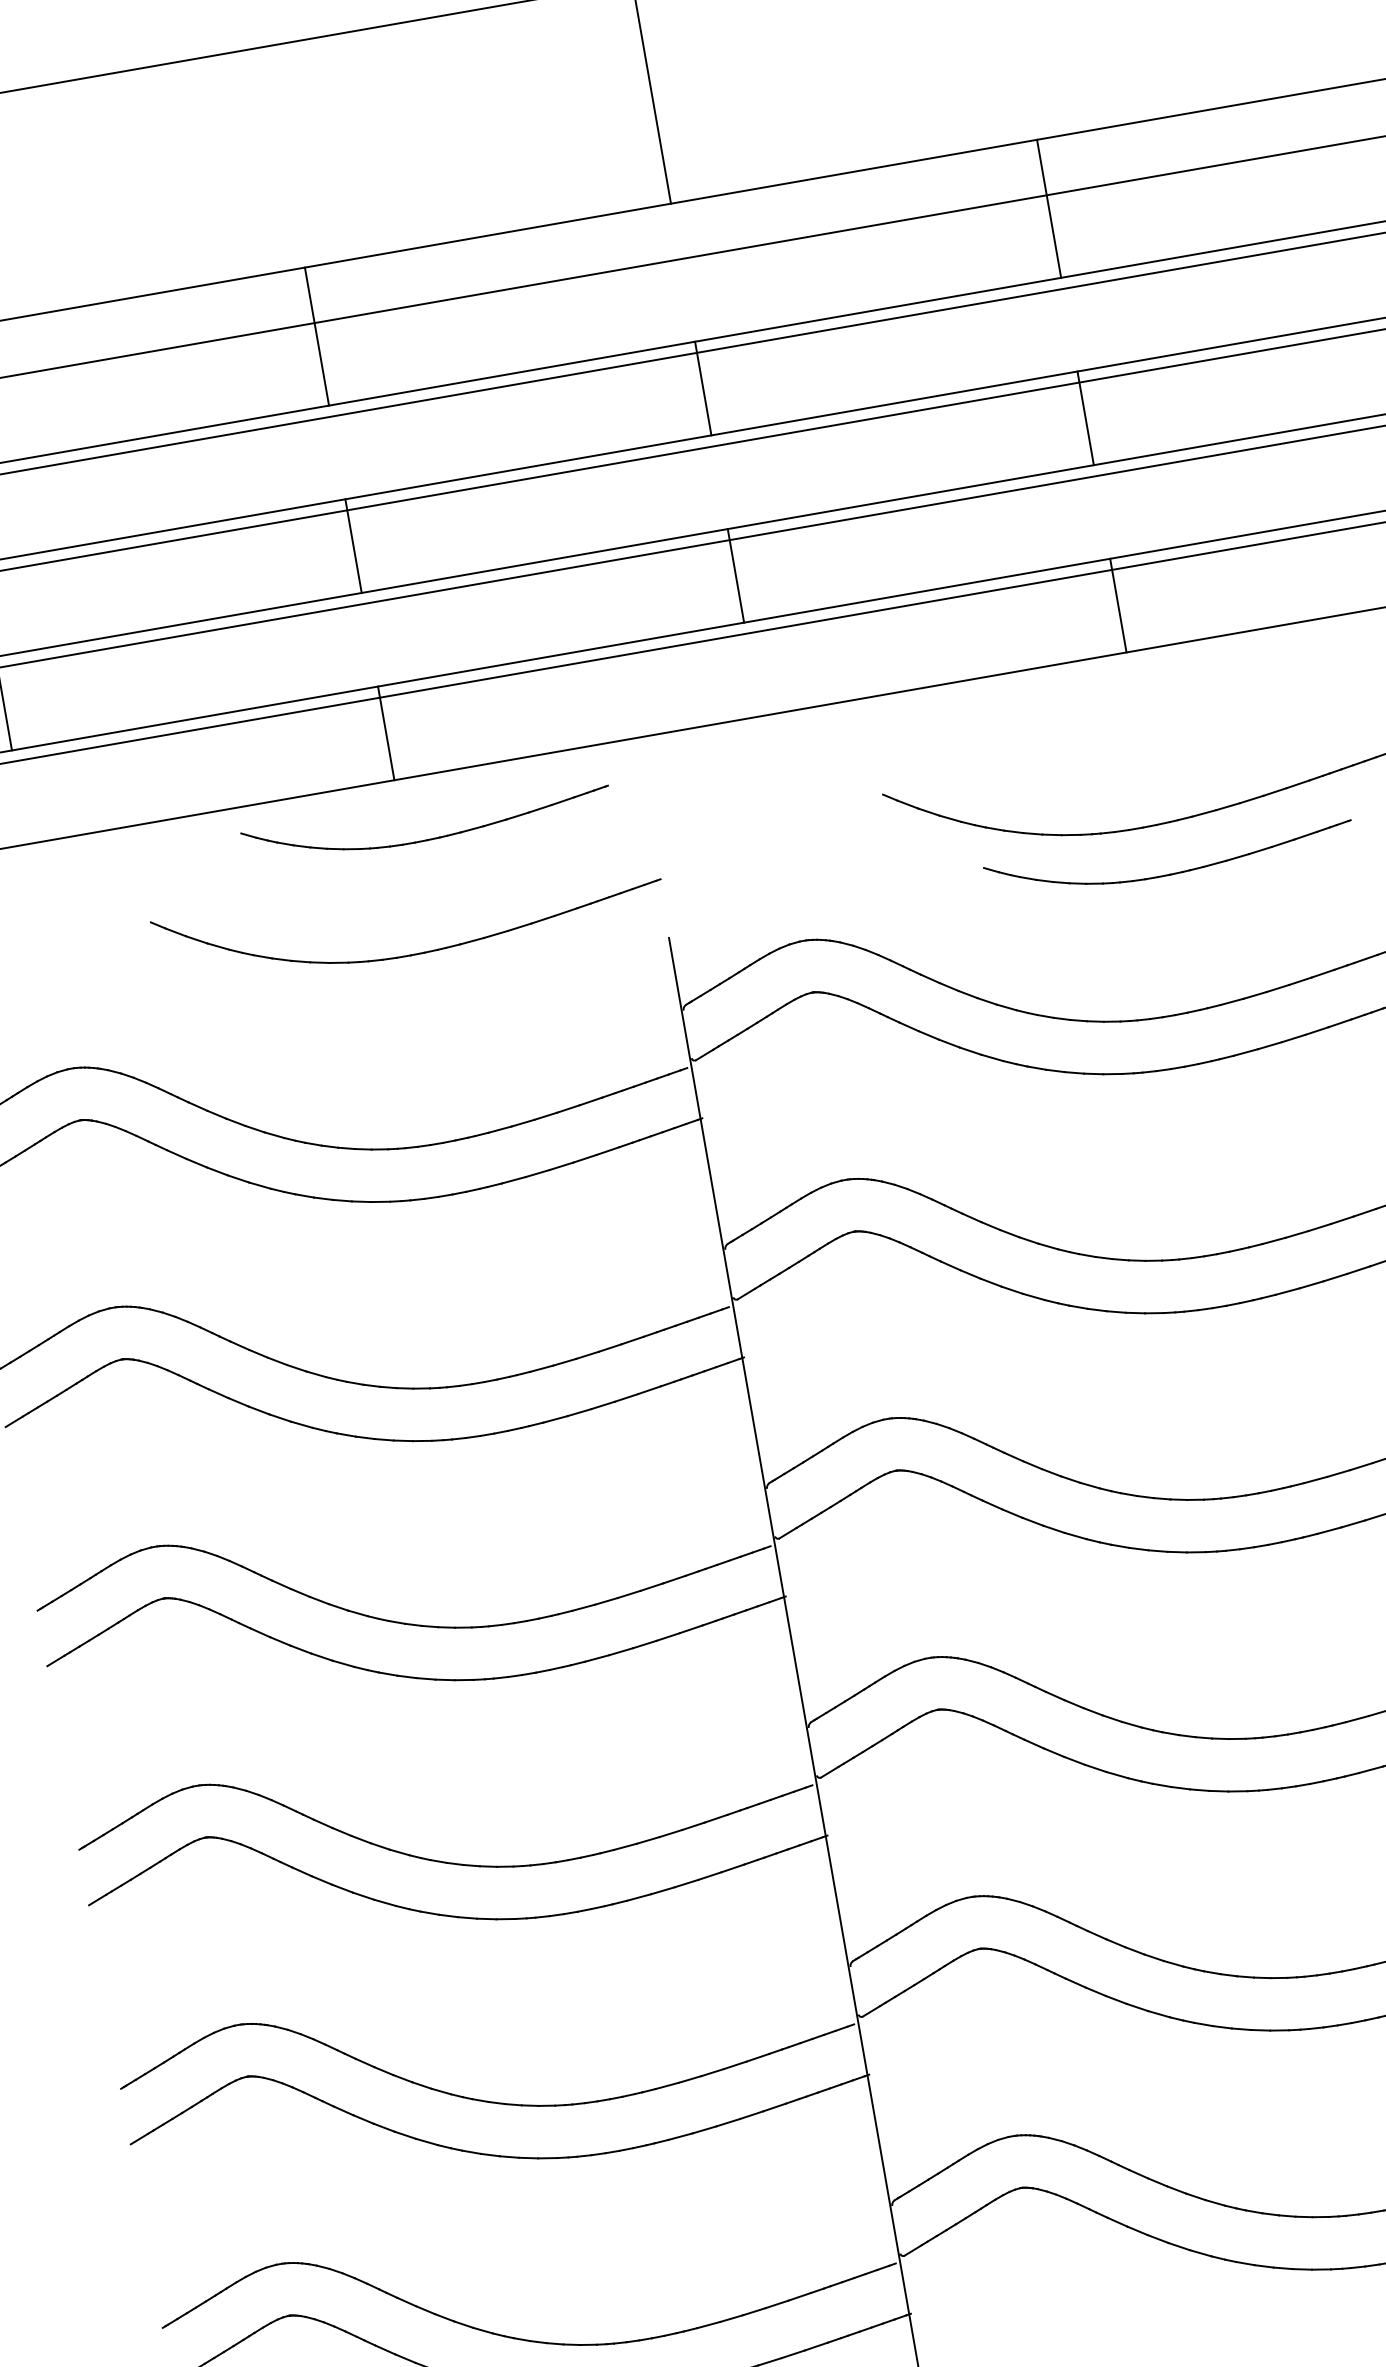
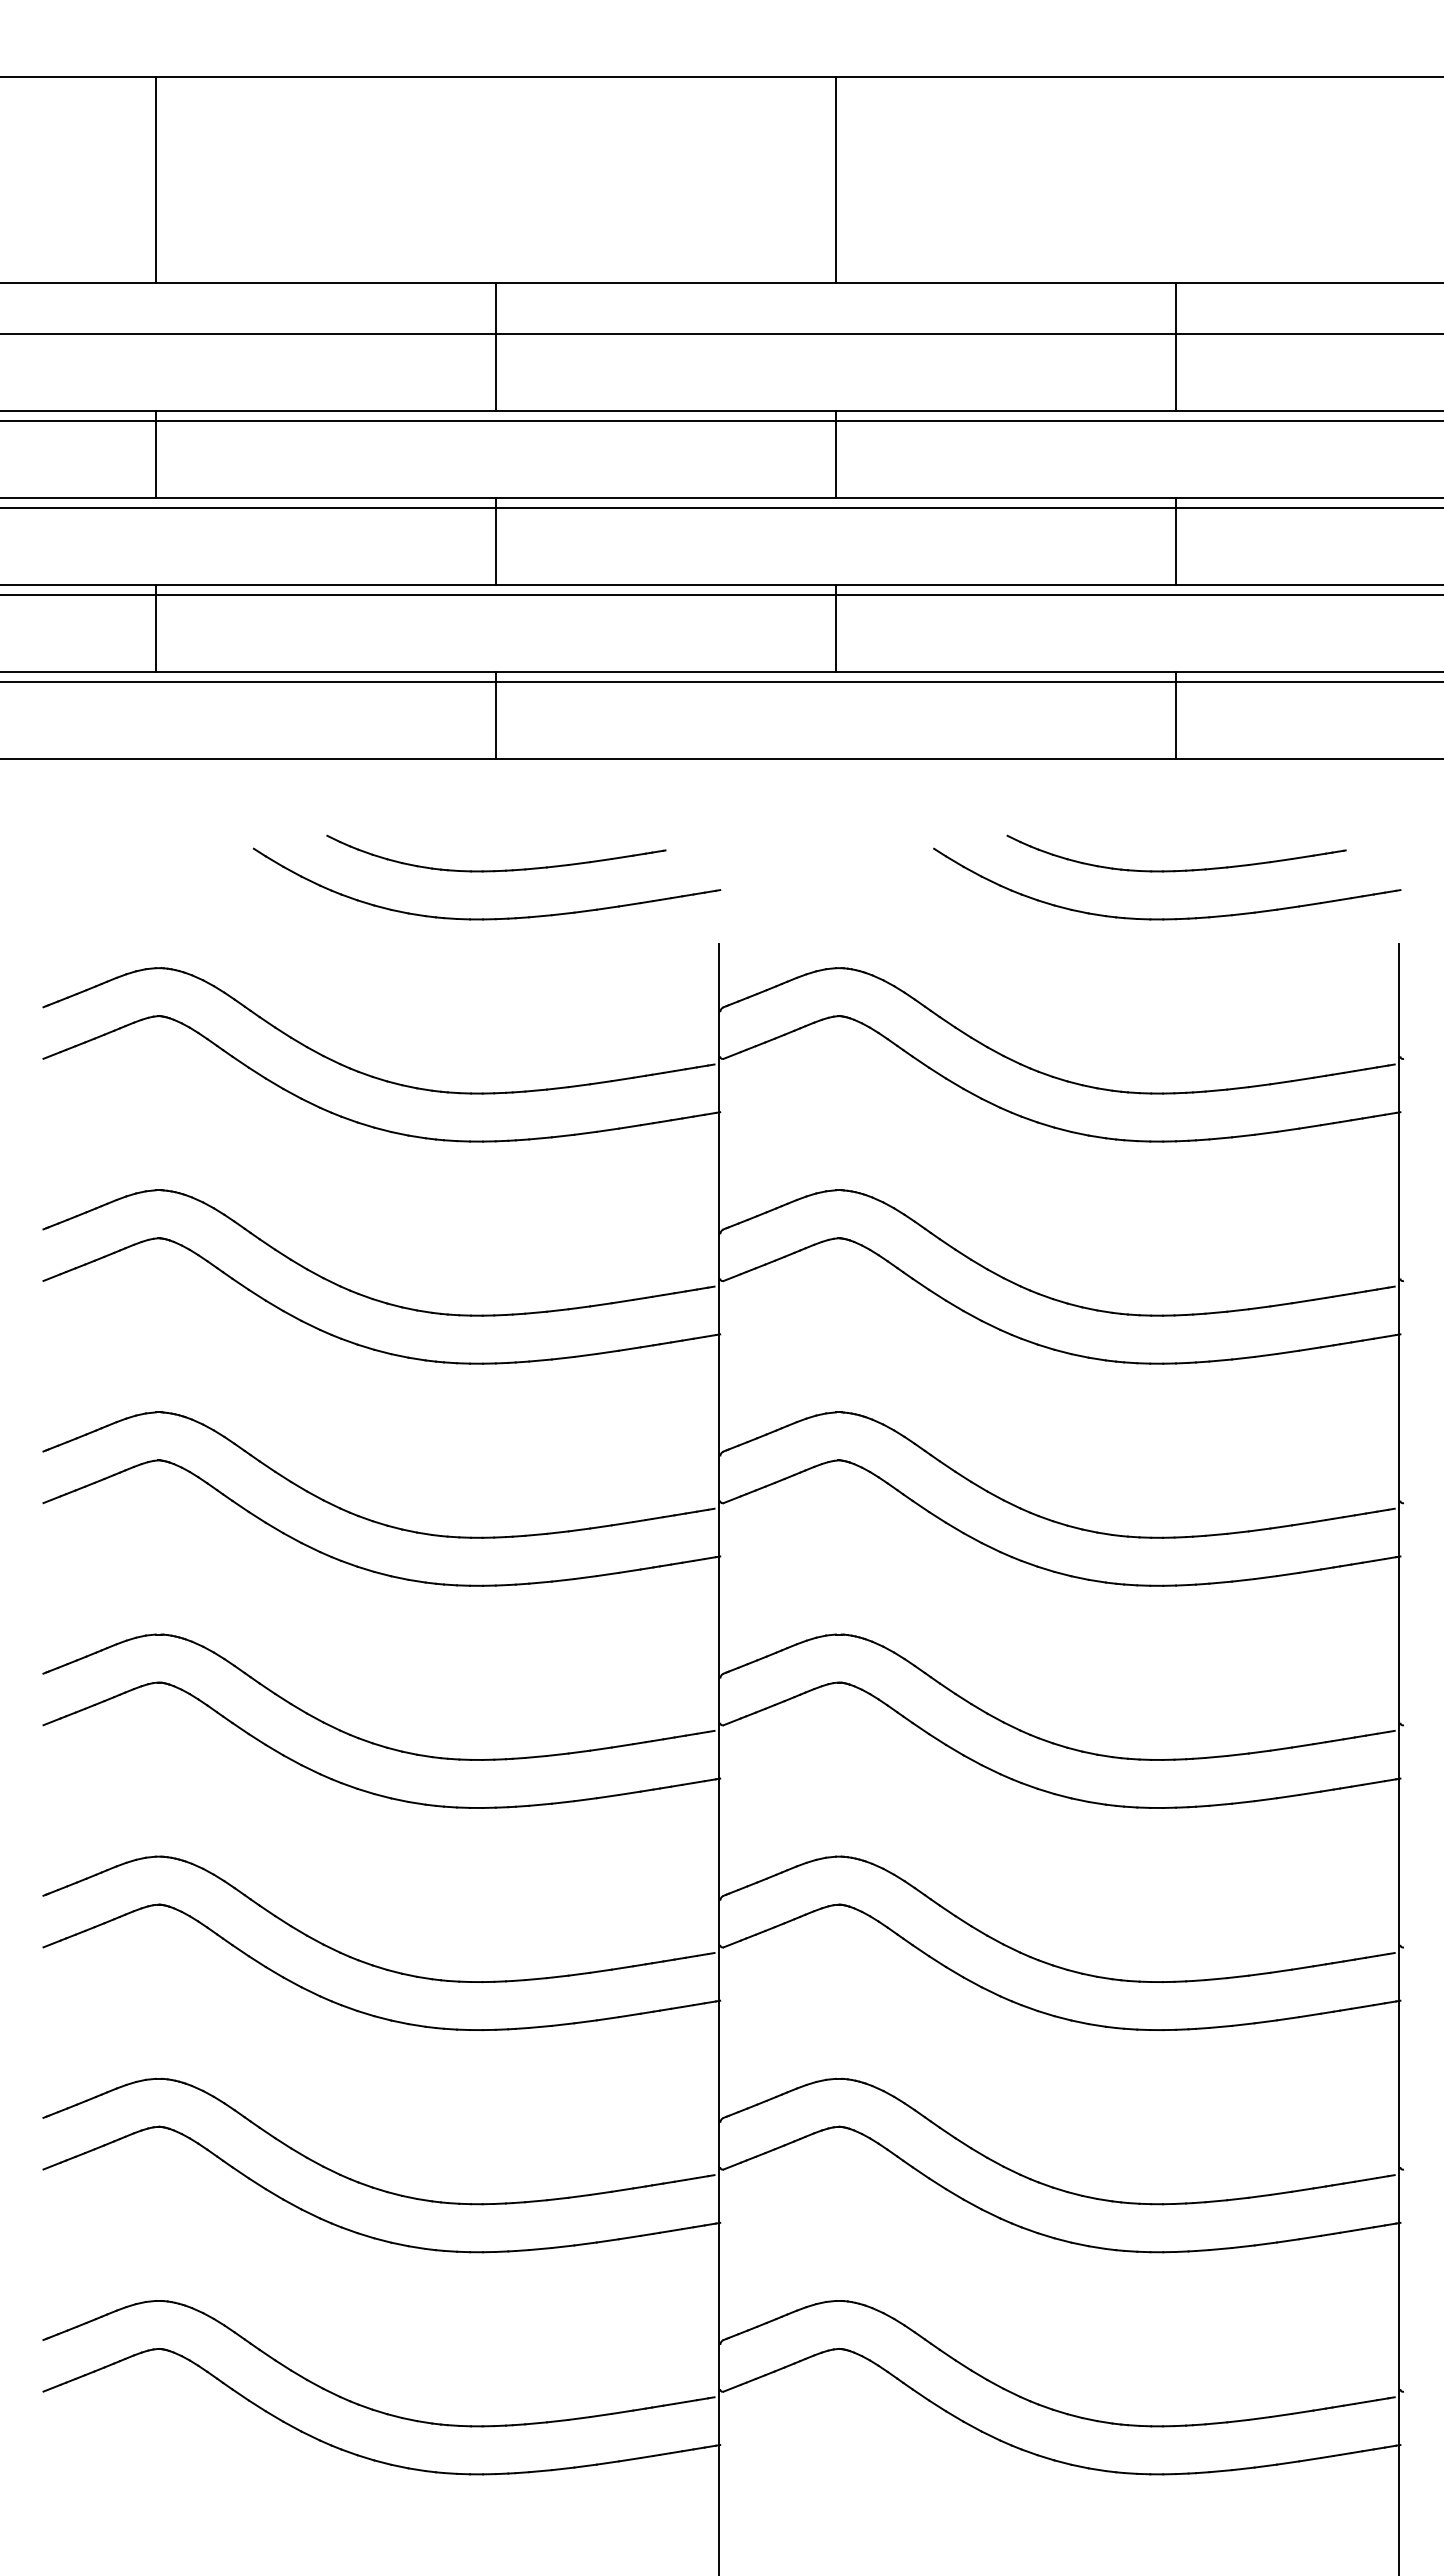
part: (429, 839) -> (496, 870), moved
part: (1172, 873) -> (1176, 870), moved

